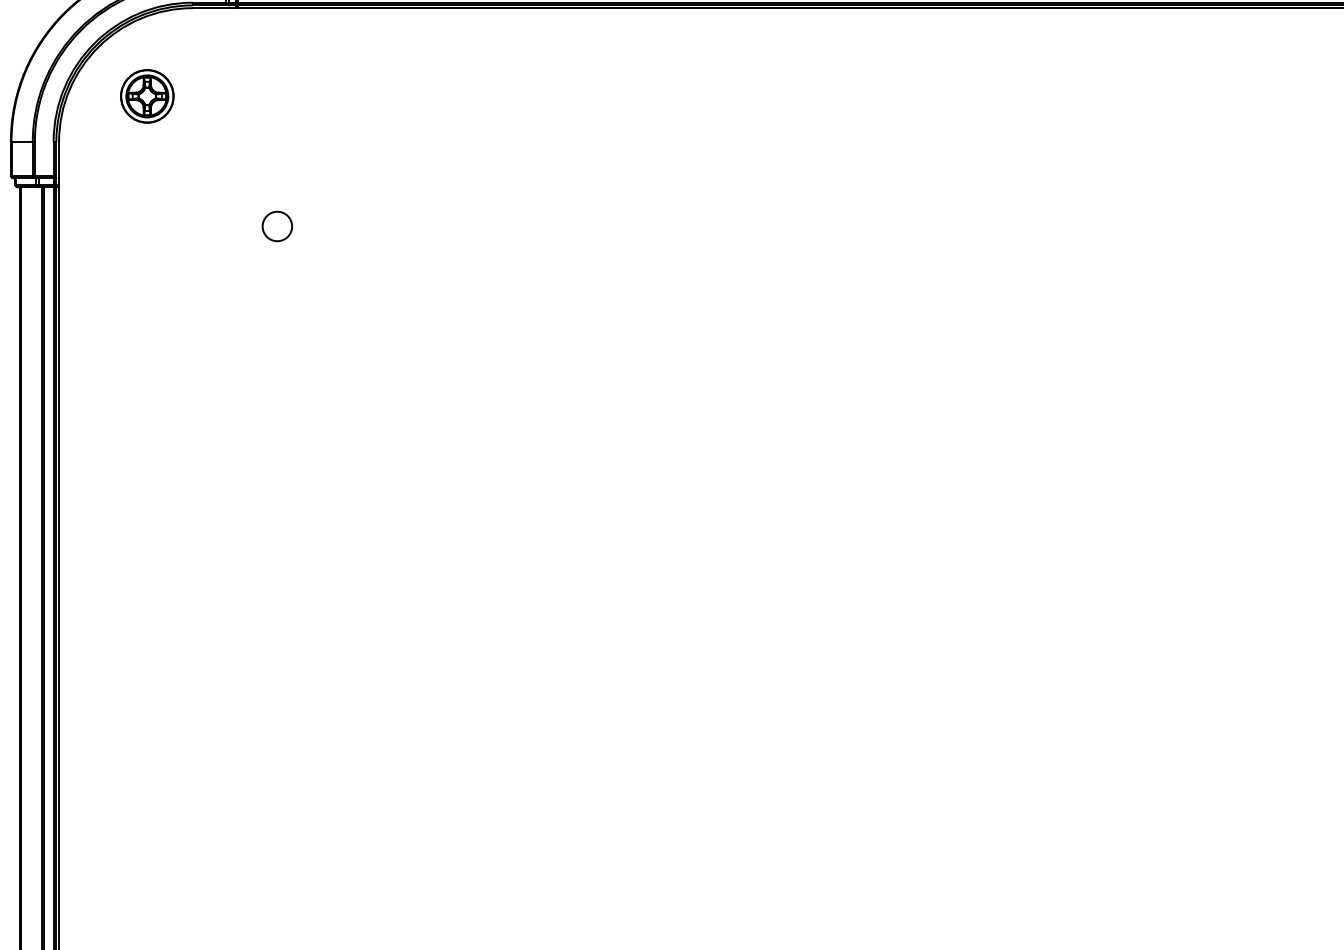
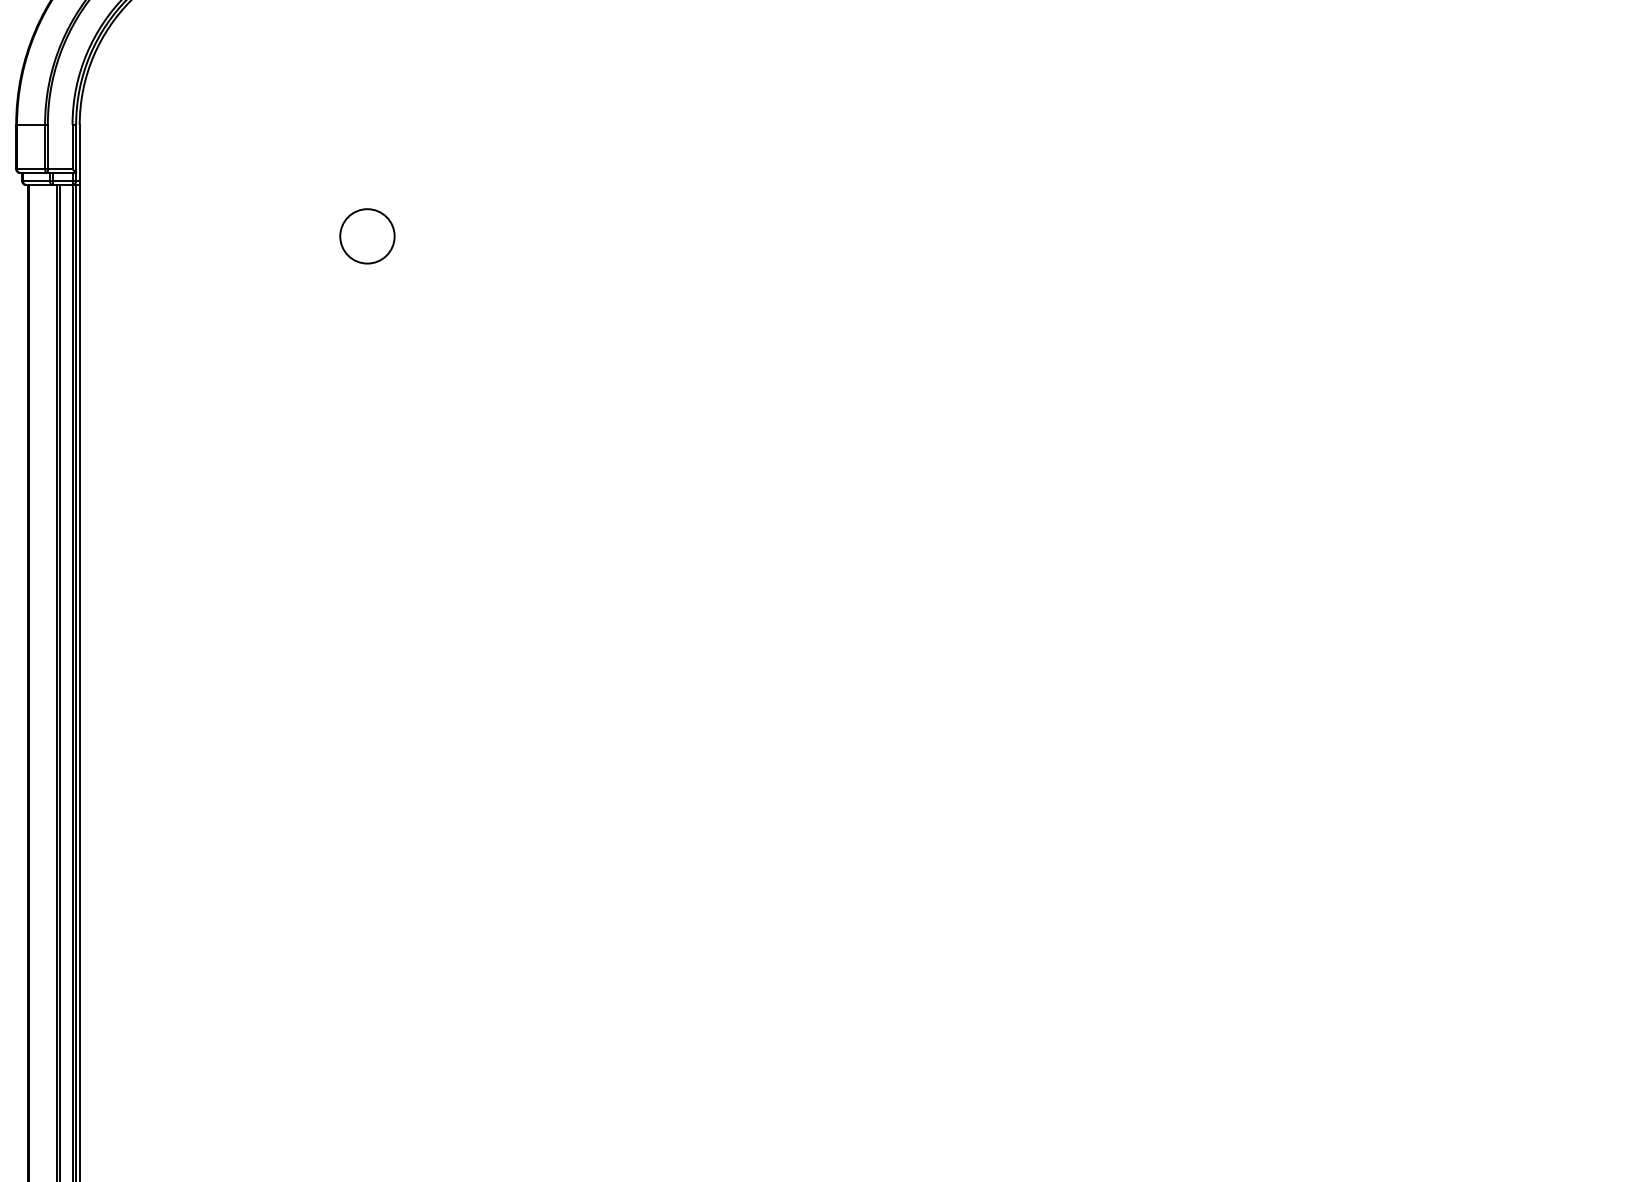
part: (147, 96) -> (196, 65), removed
circle: (277, 226) -> (367, 236), size x1.4

